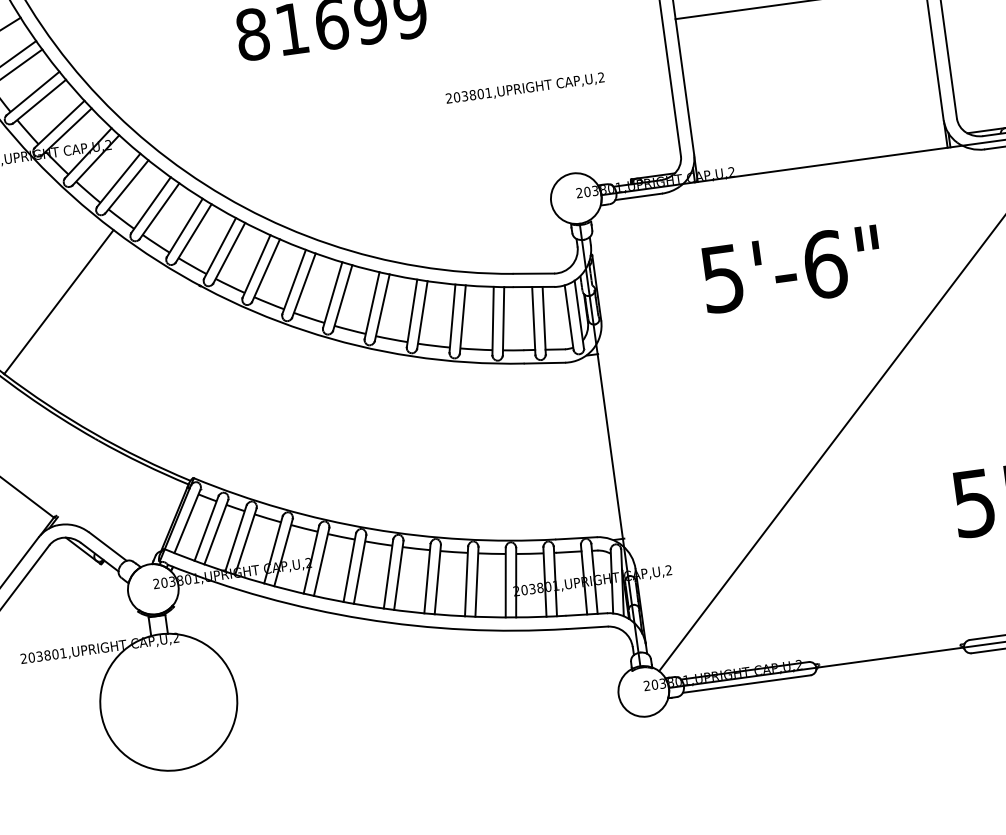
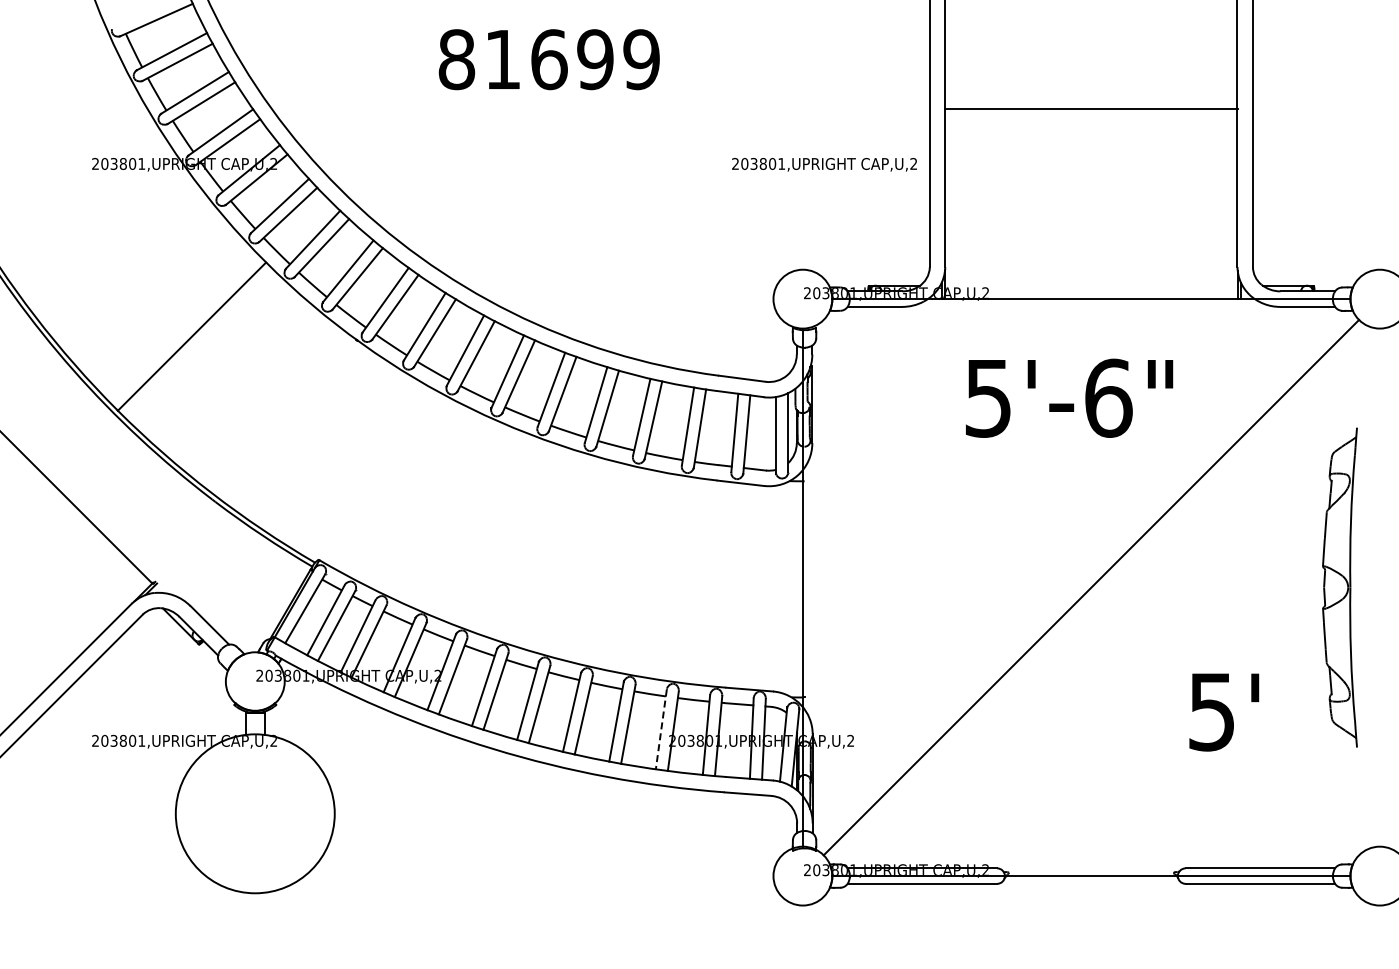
text: (525, 88) -> (824, 164), moved
text: (791, 268) -> (1069, 397), moved
line: (505, 583) -> (661, 730), solid -> dashed

